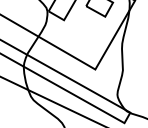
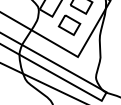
part: (85, 29) -> (69, 24), added

